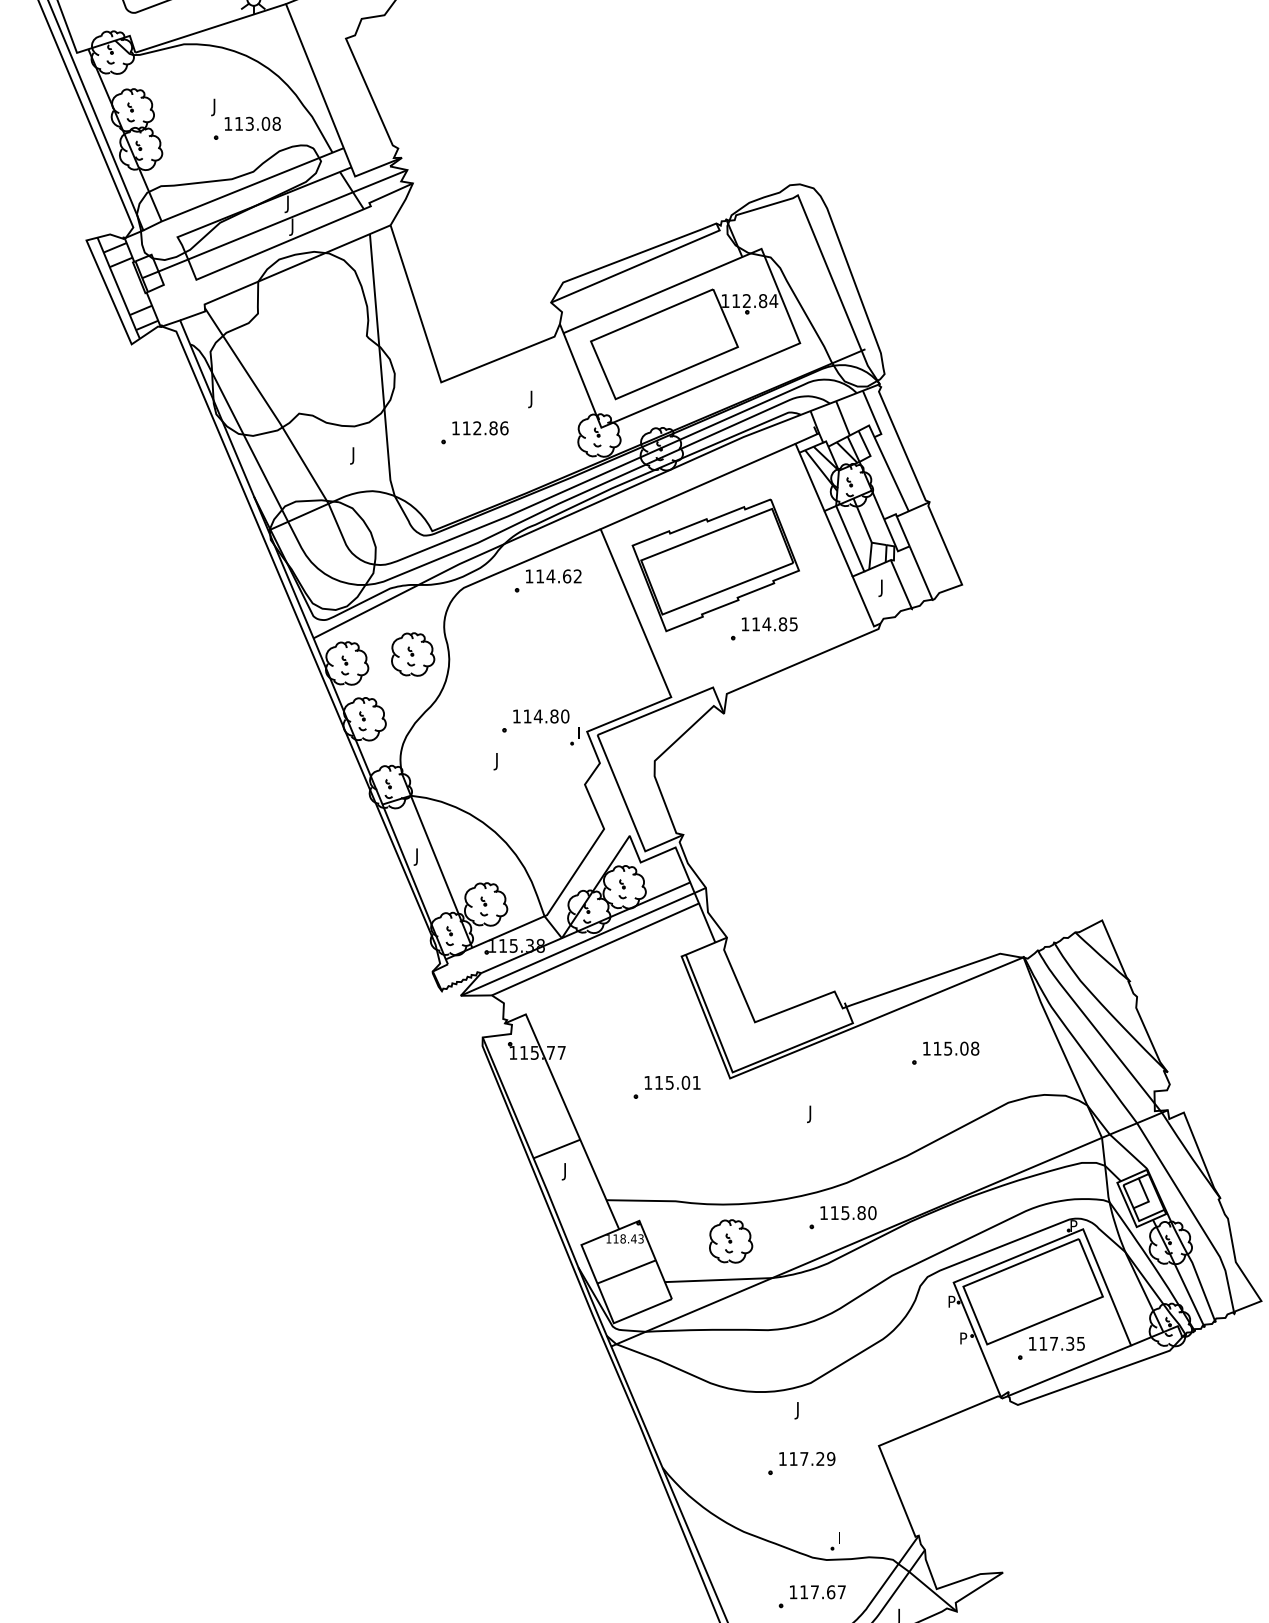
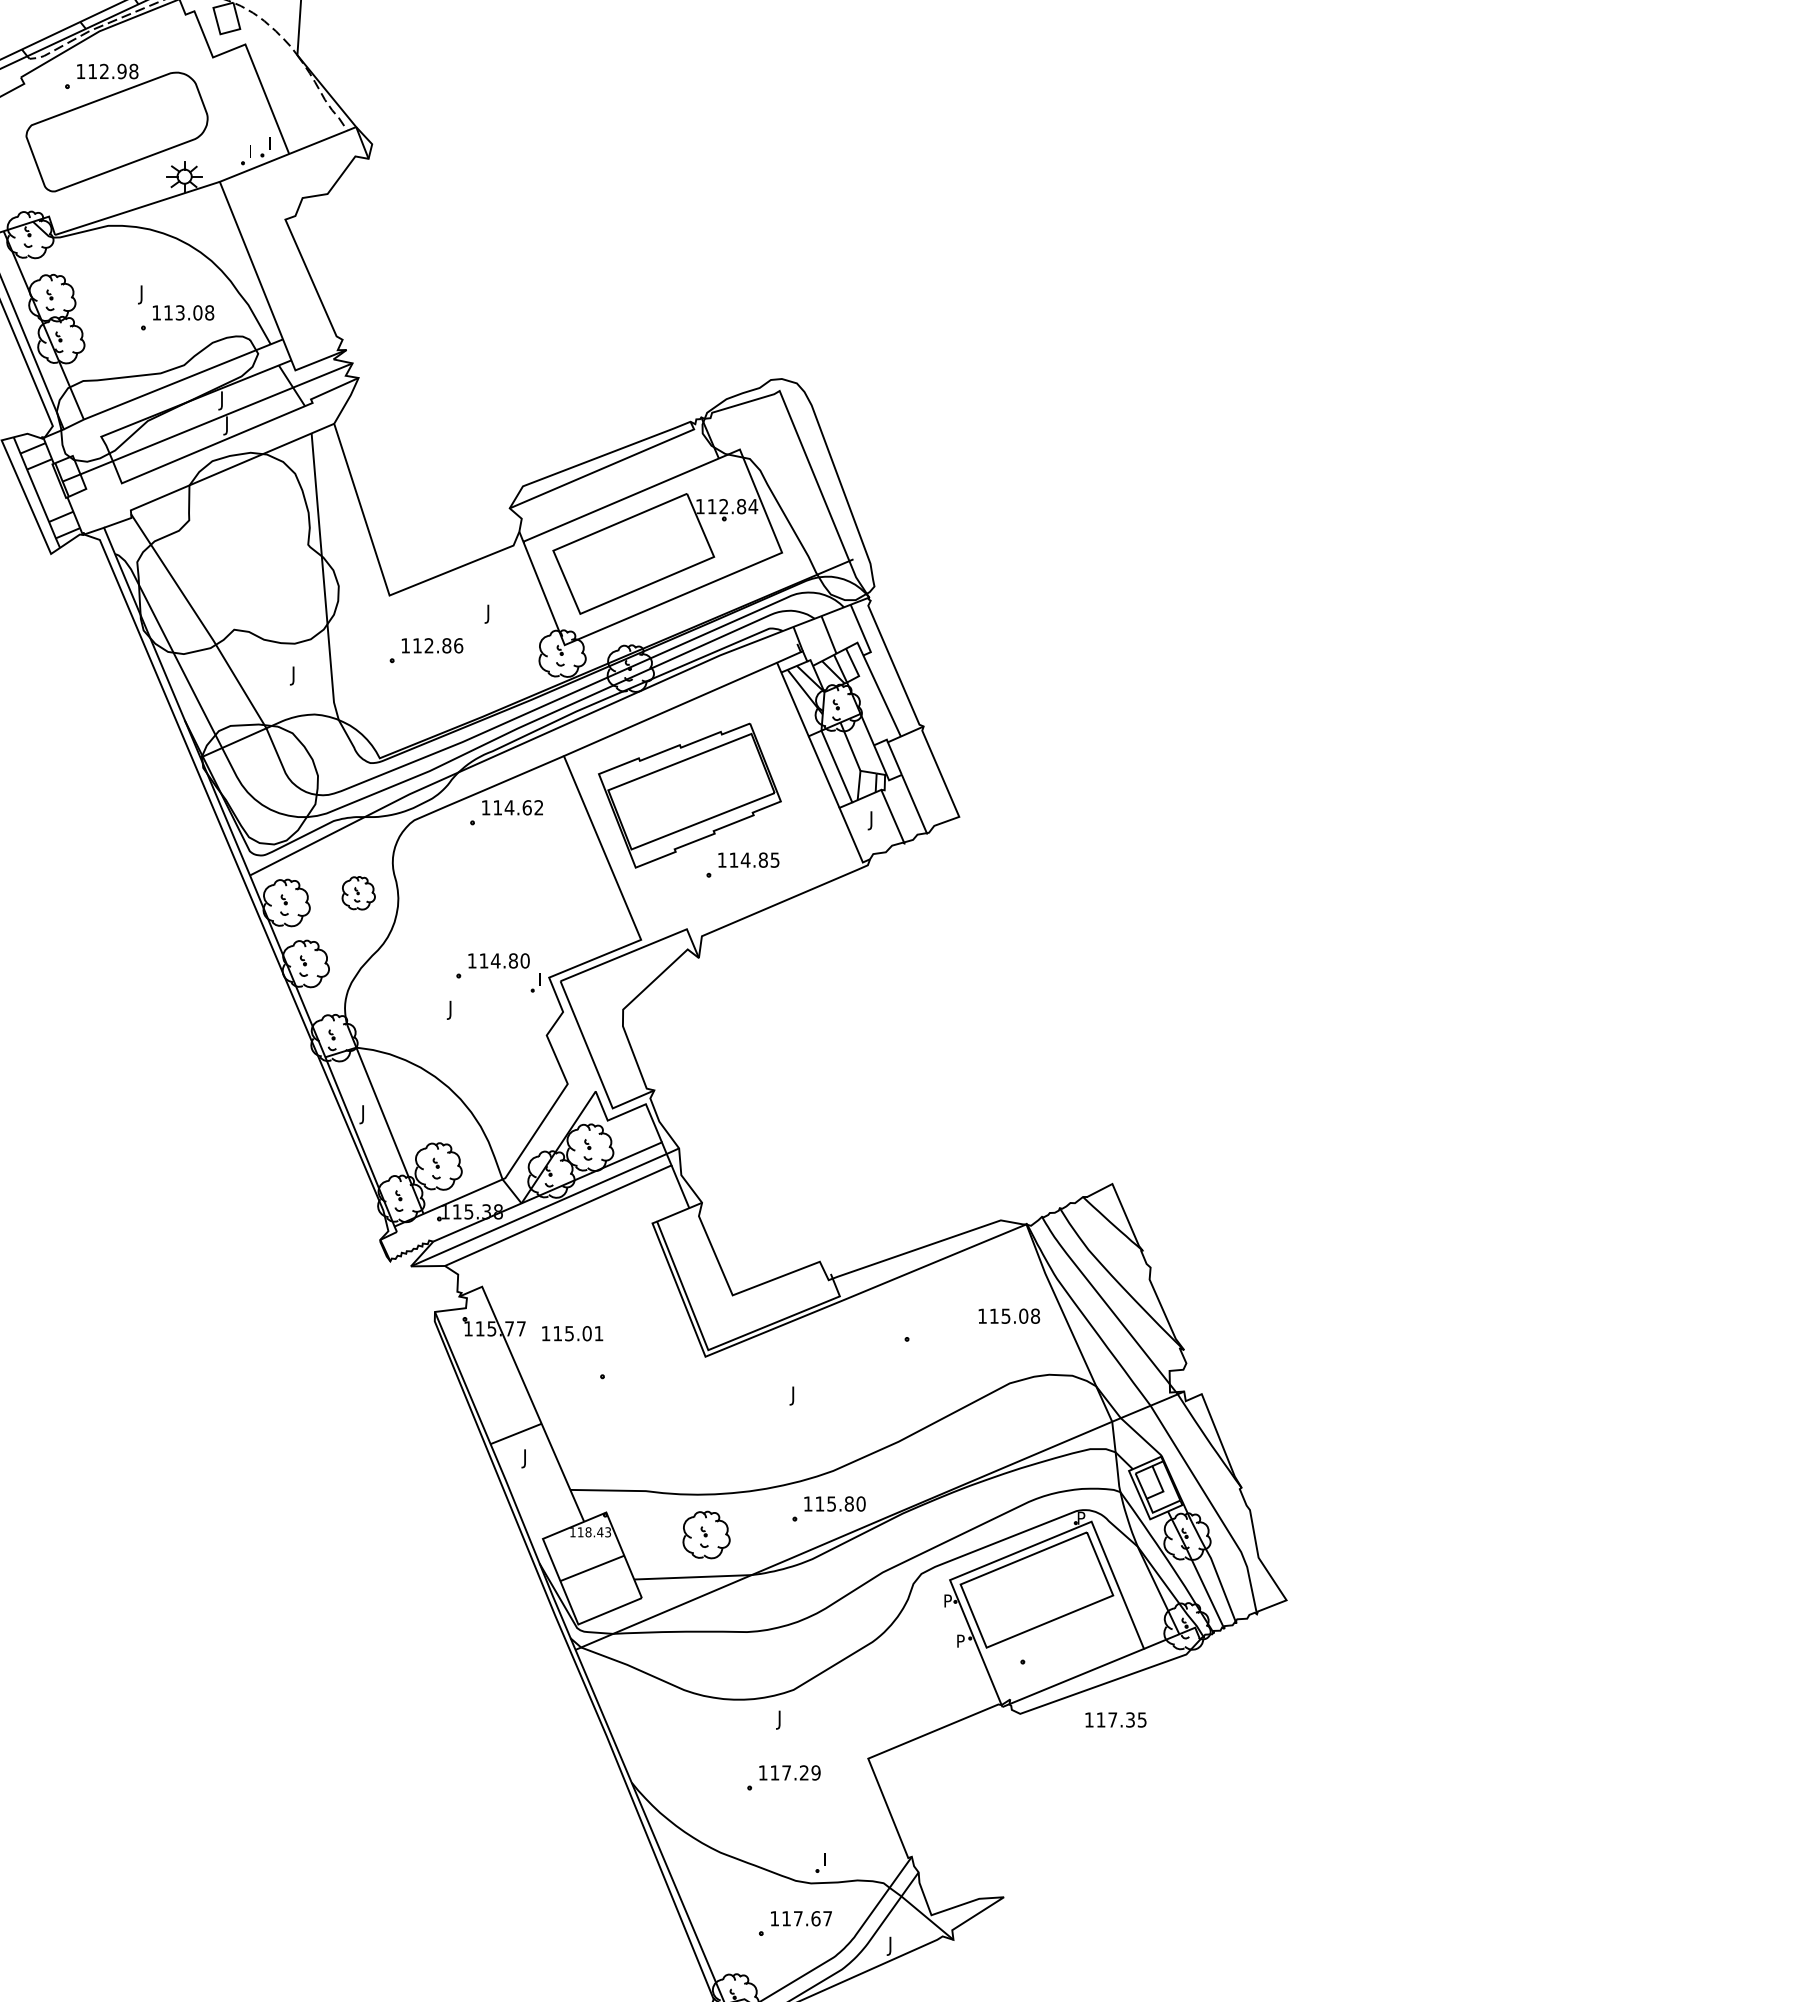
part: (412, 654) -> (358, 893), size x0.7
text: (951, 1048) -> (1009, 1315), moved
text: (672, 1082) -> (572, 1333), moved
text: (1056, 1343) -> (1115, 1719), moved

